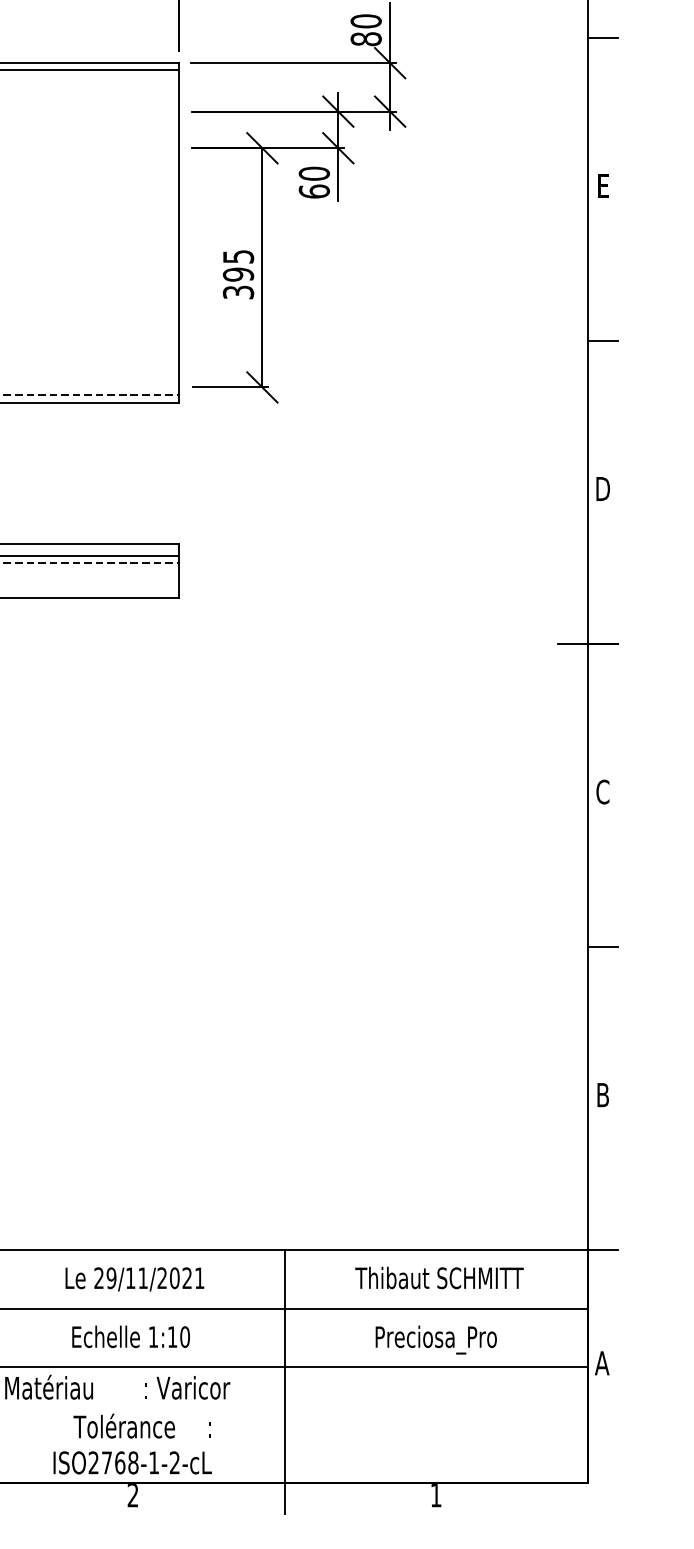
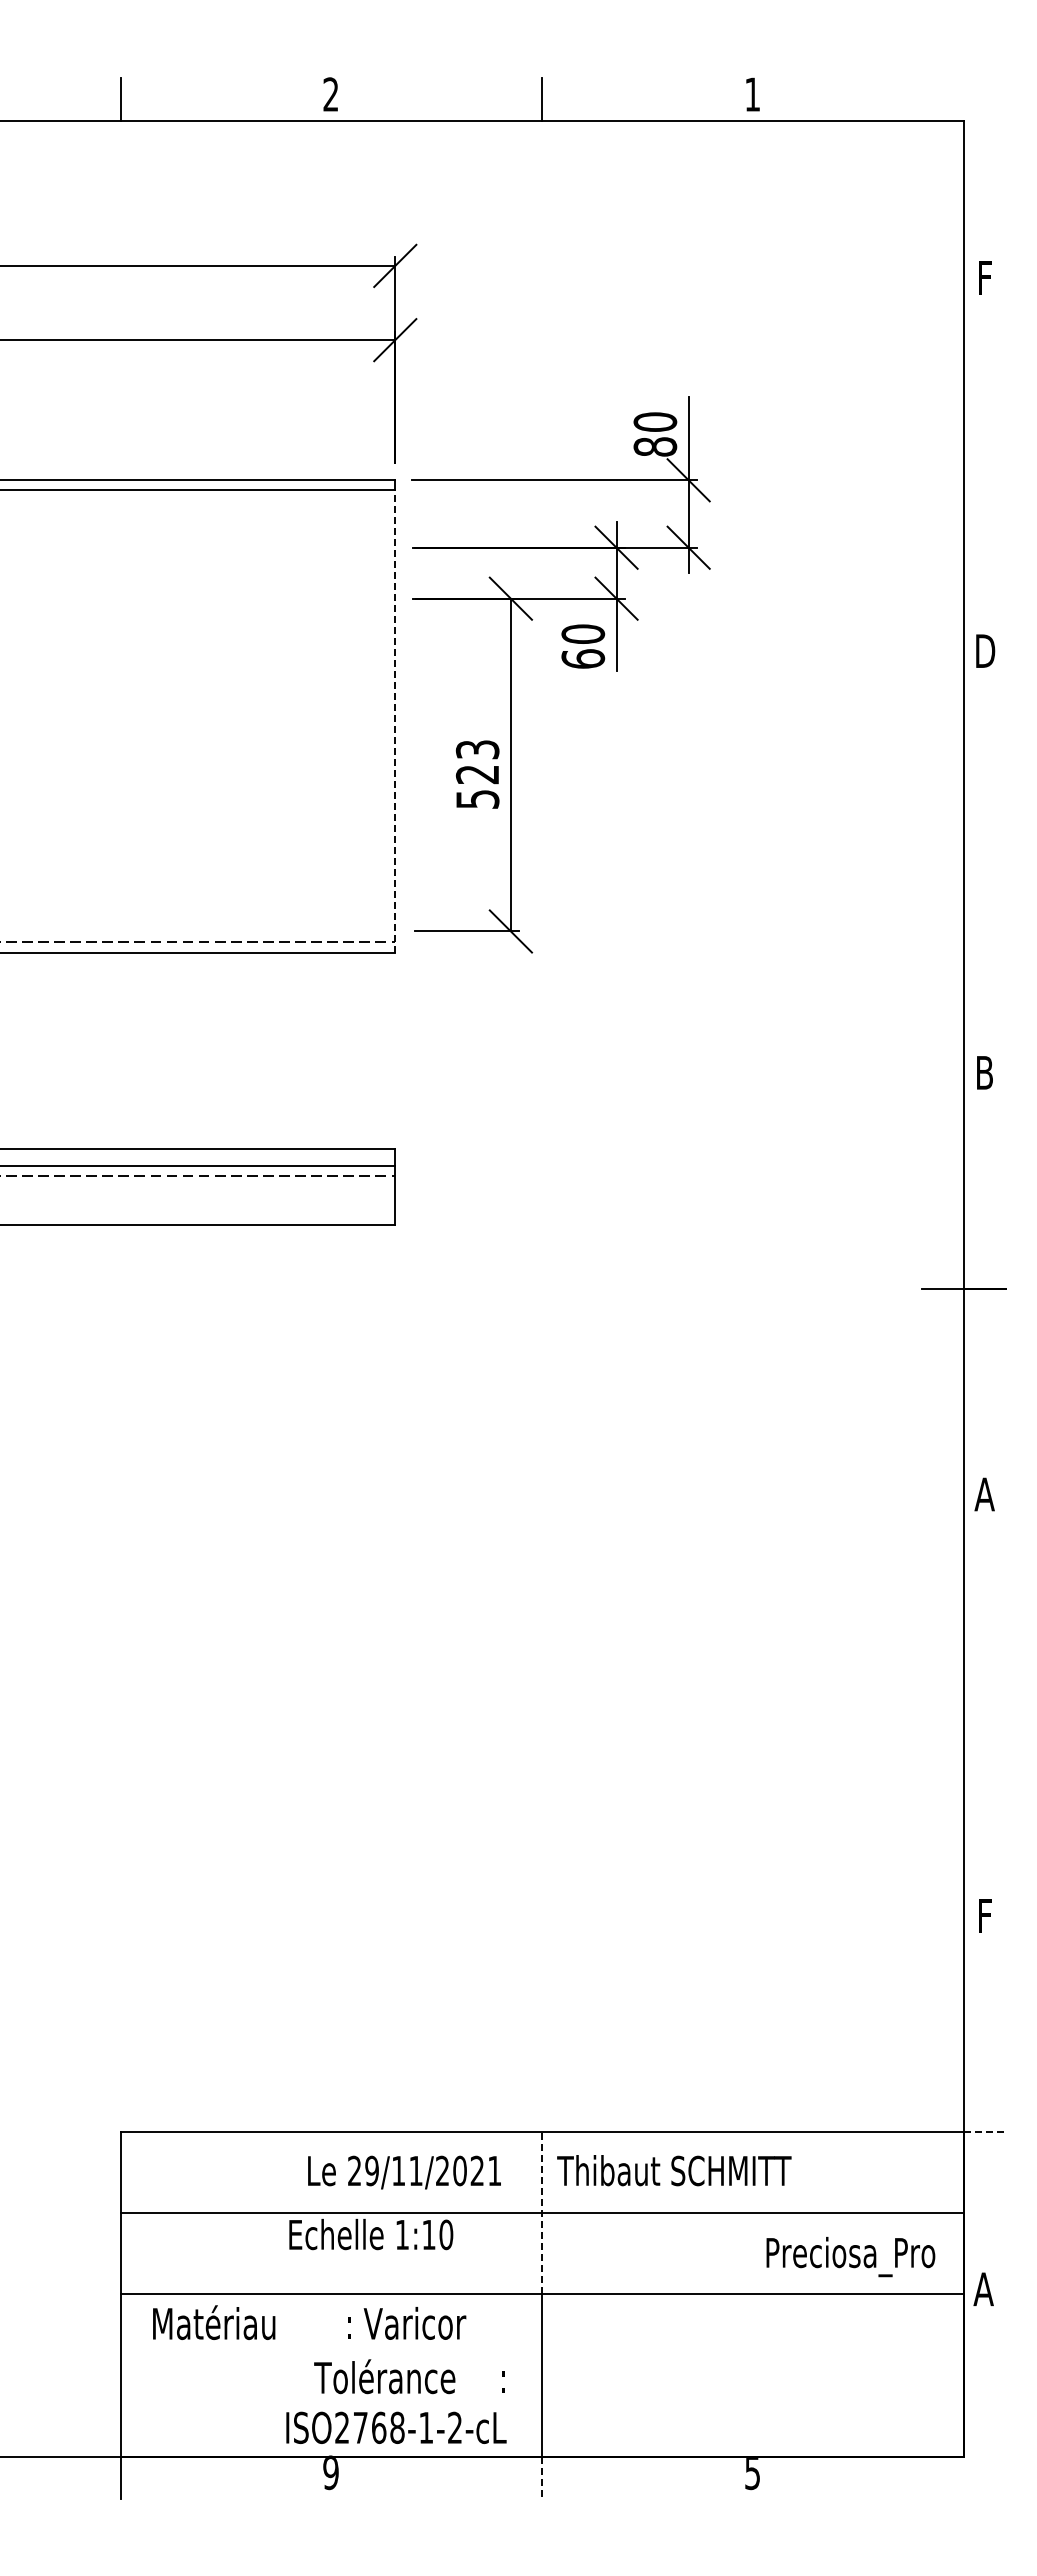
line: (602, 38) -> (984, 445), removed
text: (603, 185) -> (985, 650), E -> D
line: (179, 236) -> (395, 721), solid -> dashed
text: (238, 274) -> (477, 774), 395 -> 523
line: (602, 340) -> (984, 866), removed
text: (602, 488) -> (984, 1072), D -> B
text: (602, 792) -> (984, 1494), C -> A
line: (602, 947) -> (984, 1710), removed
text: (603, 1094) -> (985, 1915), B -> F
line: (603, 1249) -> (985, 2131), solid -> dashed
text: (439, 1277) -> (674, 2170), moved
text: (134, 1279) -> (404, 2172), moved
line: (285, 1308) -> (542, 2212), solid -> dashed
text: (131, 1336) -> (371, 2234), moved
text: (436, 1340) -> (850, 2257), moved
text: (132, 1443) -> (396, 2401), moved
text: (132, 1494) -> (330, 2472), 2 -> 9
text: (436, 1496) -> (752, 2474), 1 -> 5
line: (285, 1499) -> (542, 2478), solid -> dashed

